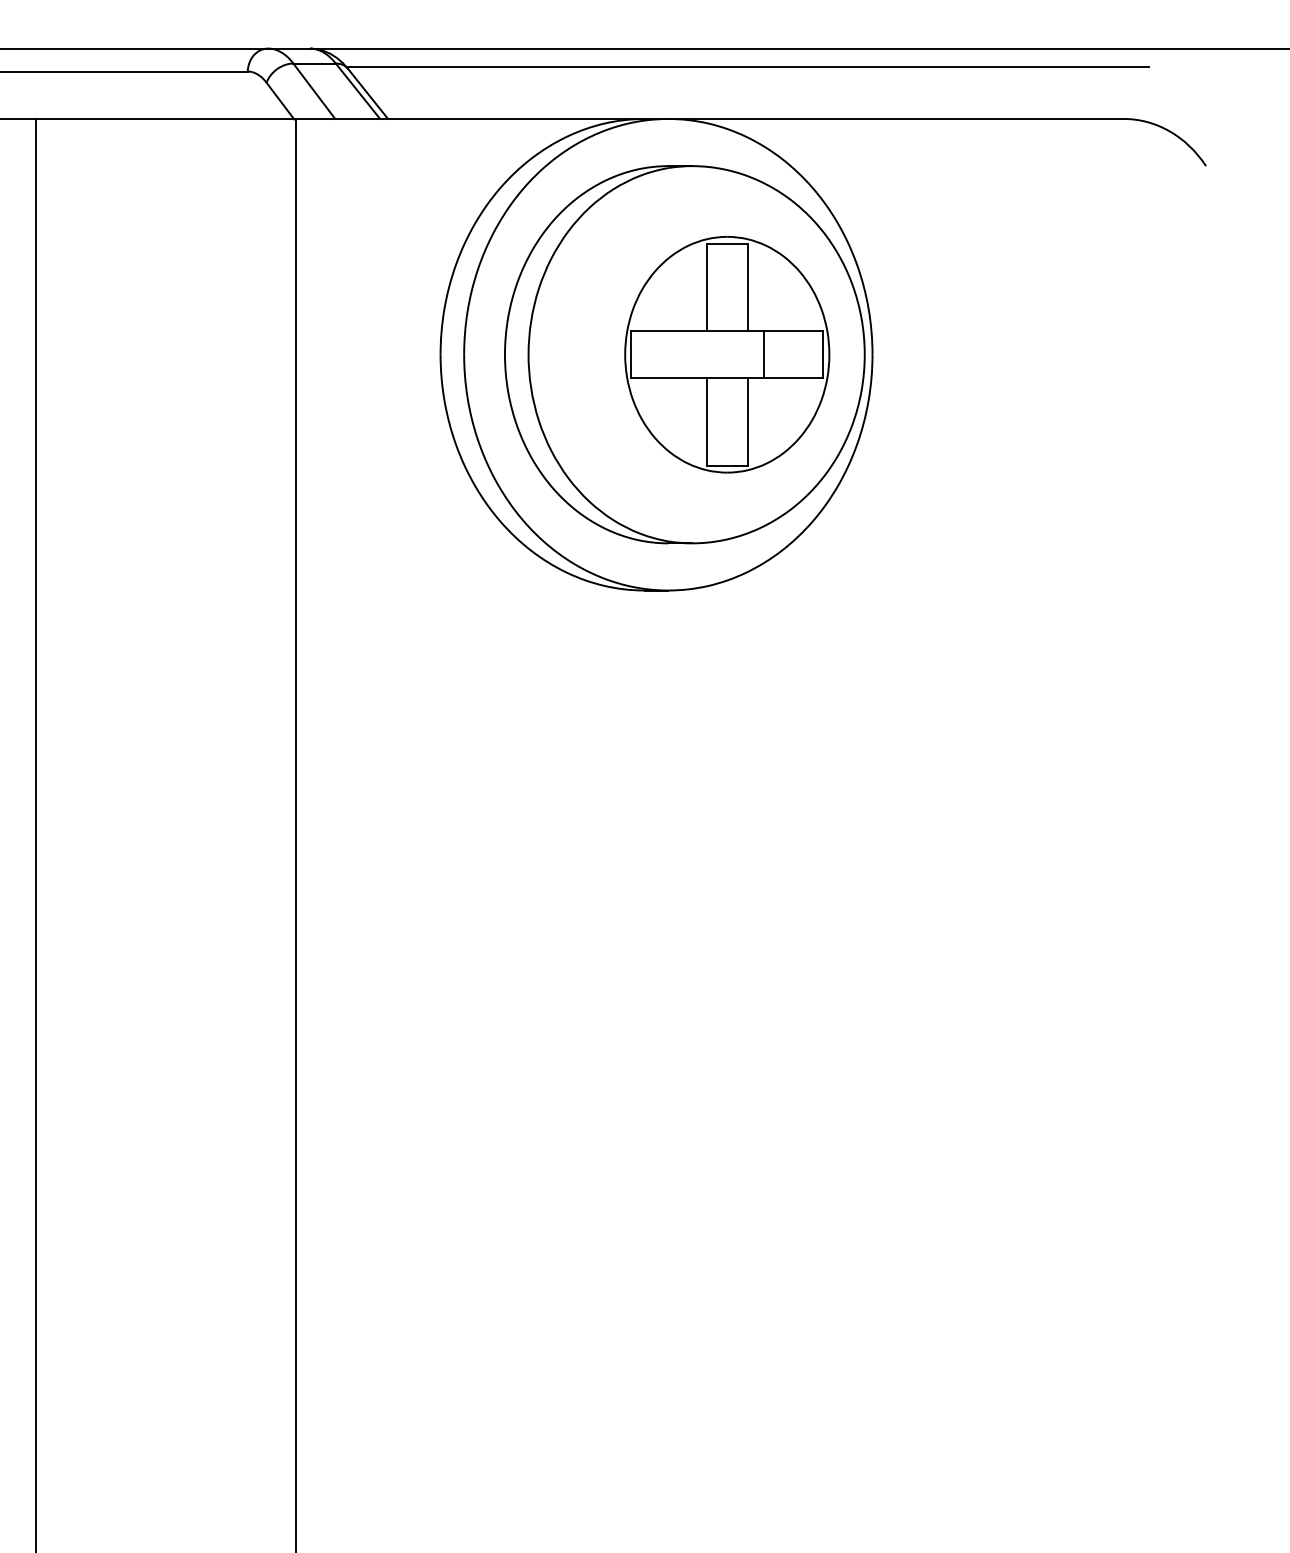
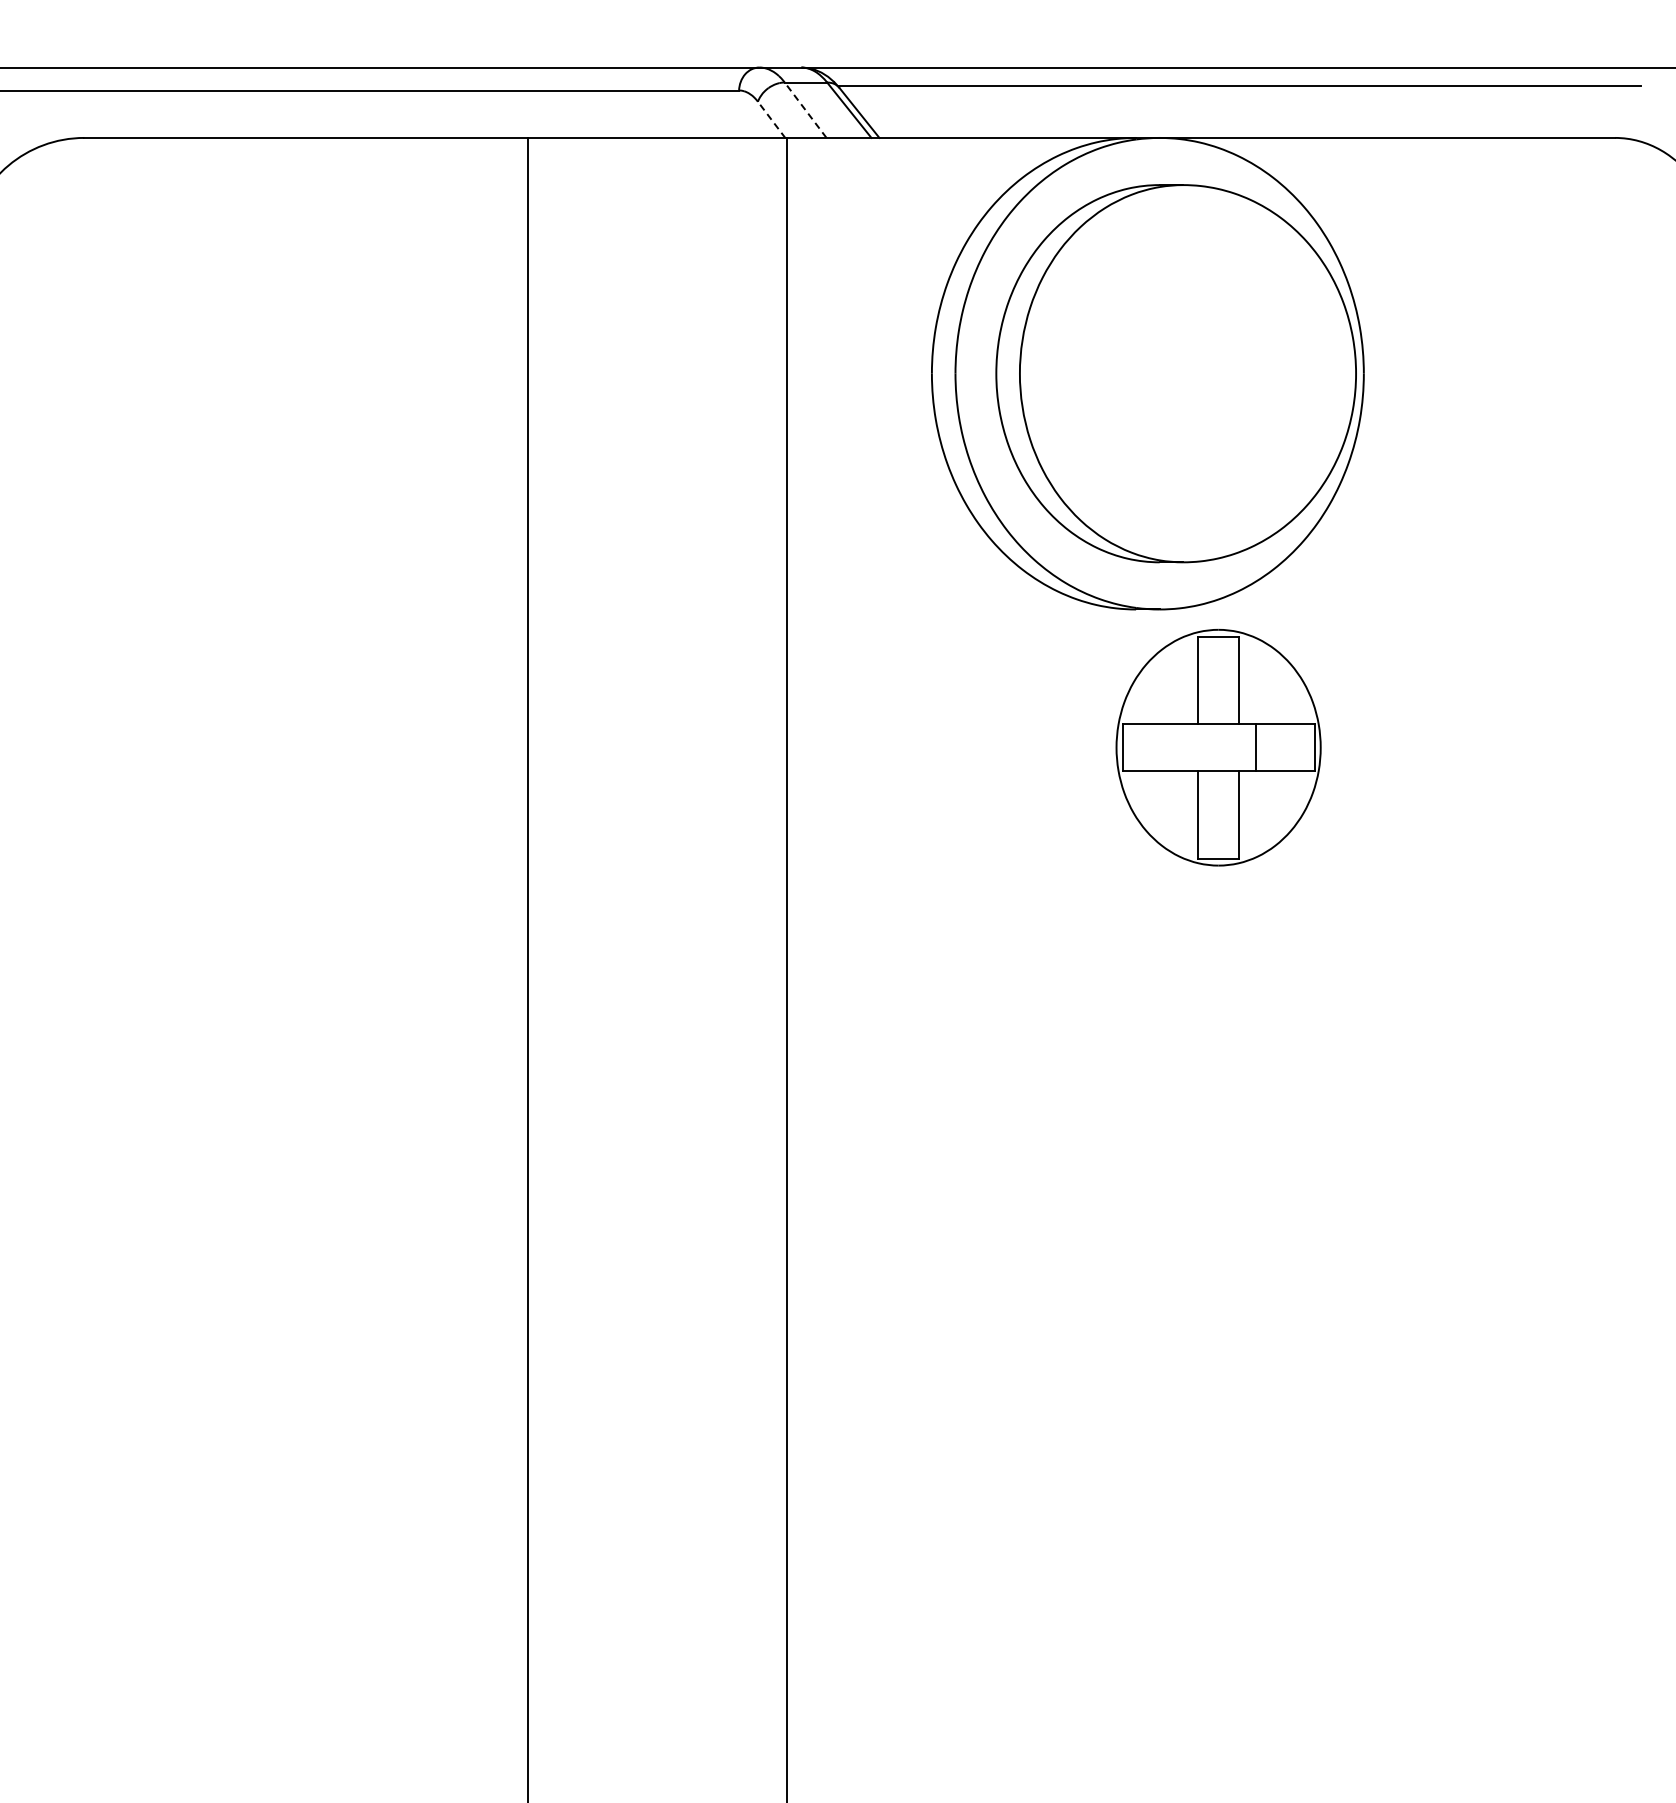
line: (314, 91) -> (805, 110), solid -> dashed
line: (280, 101) -> (771, 120), solid -> dashed
part: (727, 354) -> (1218, 747), moved

